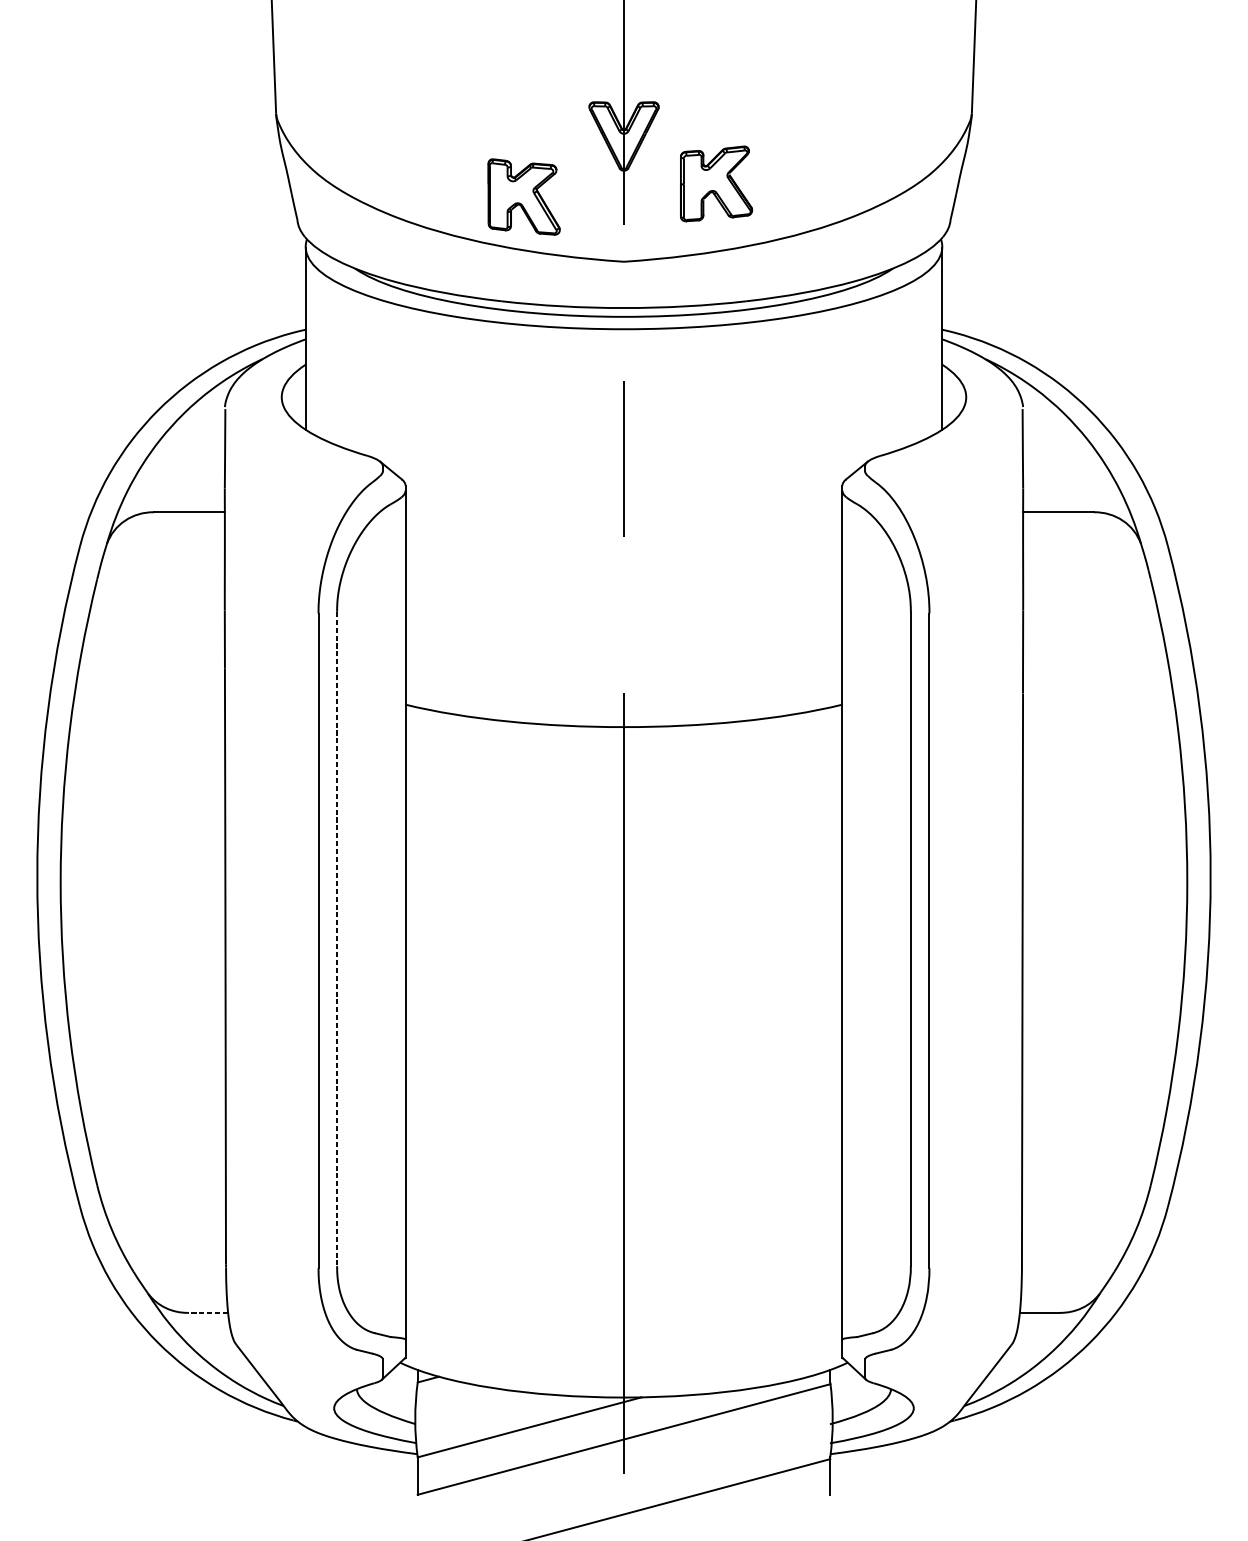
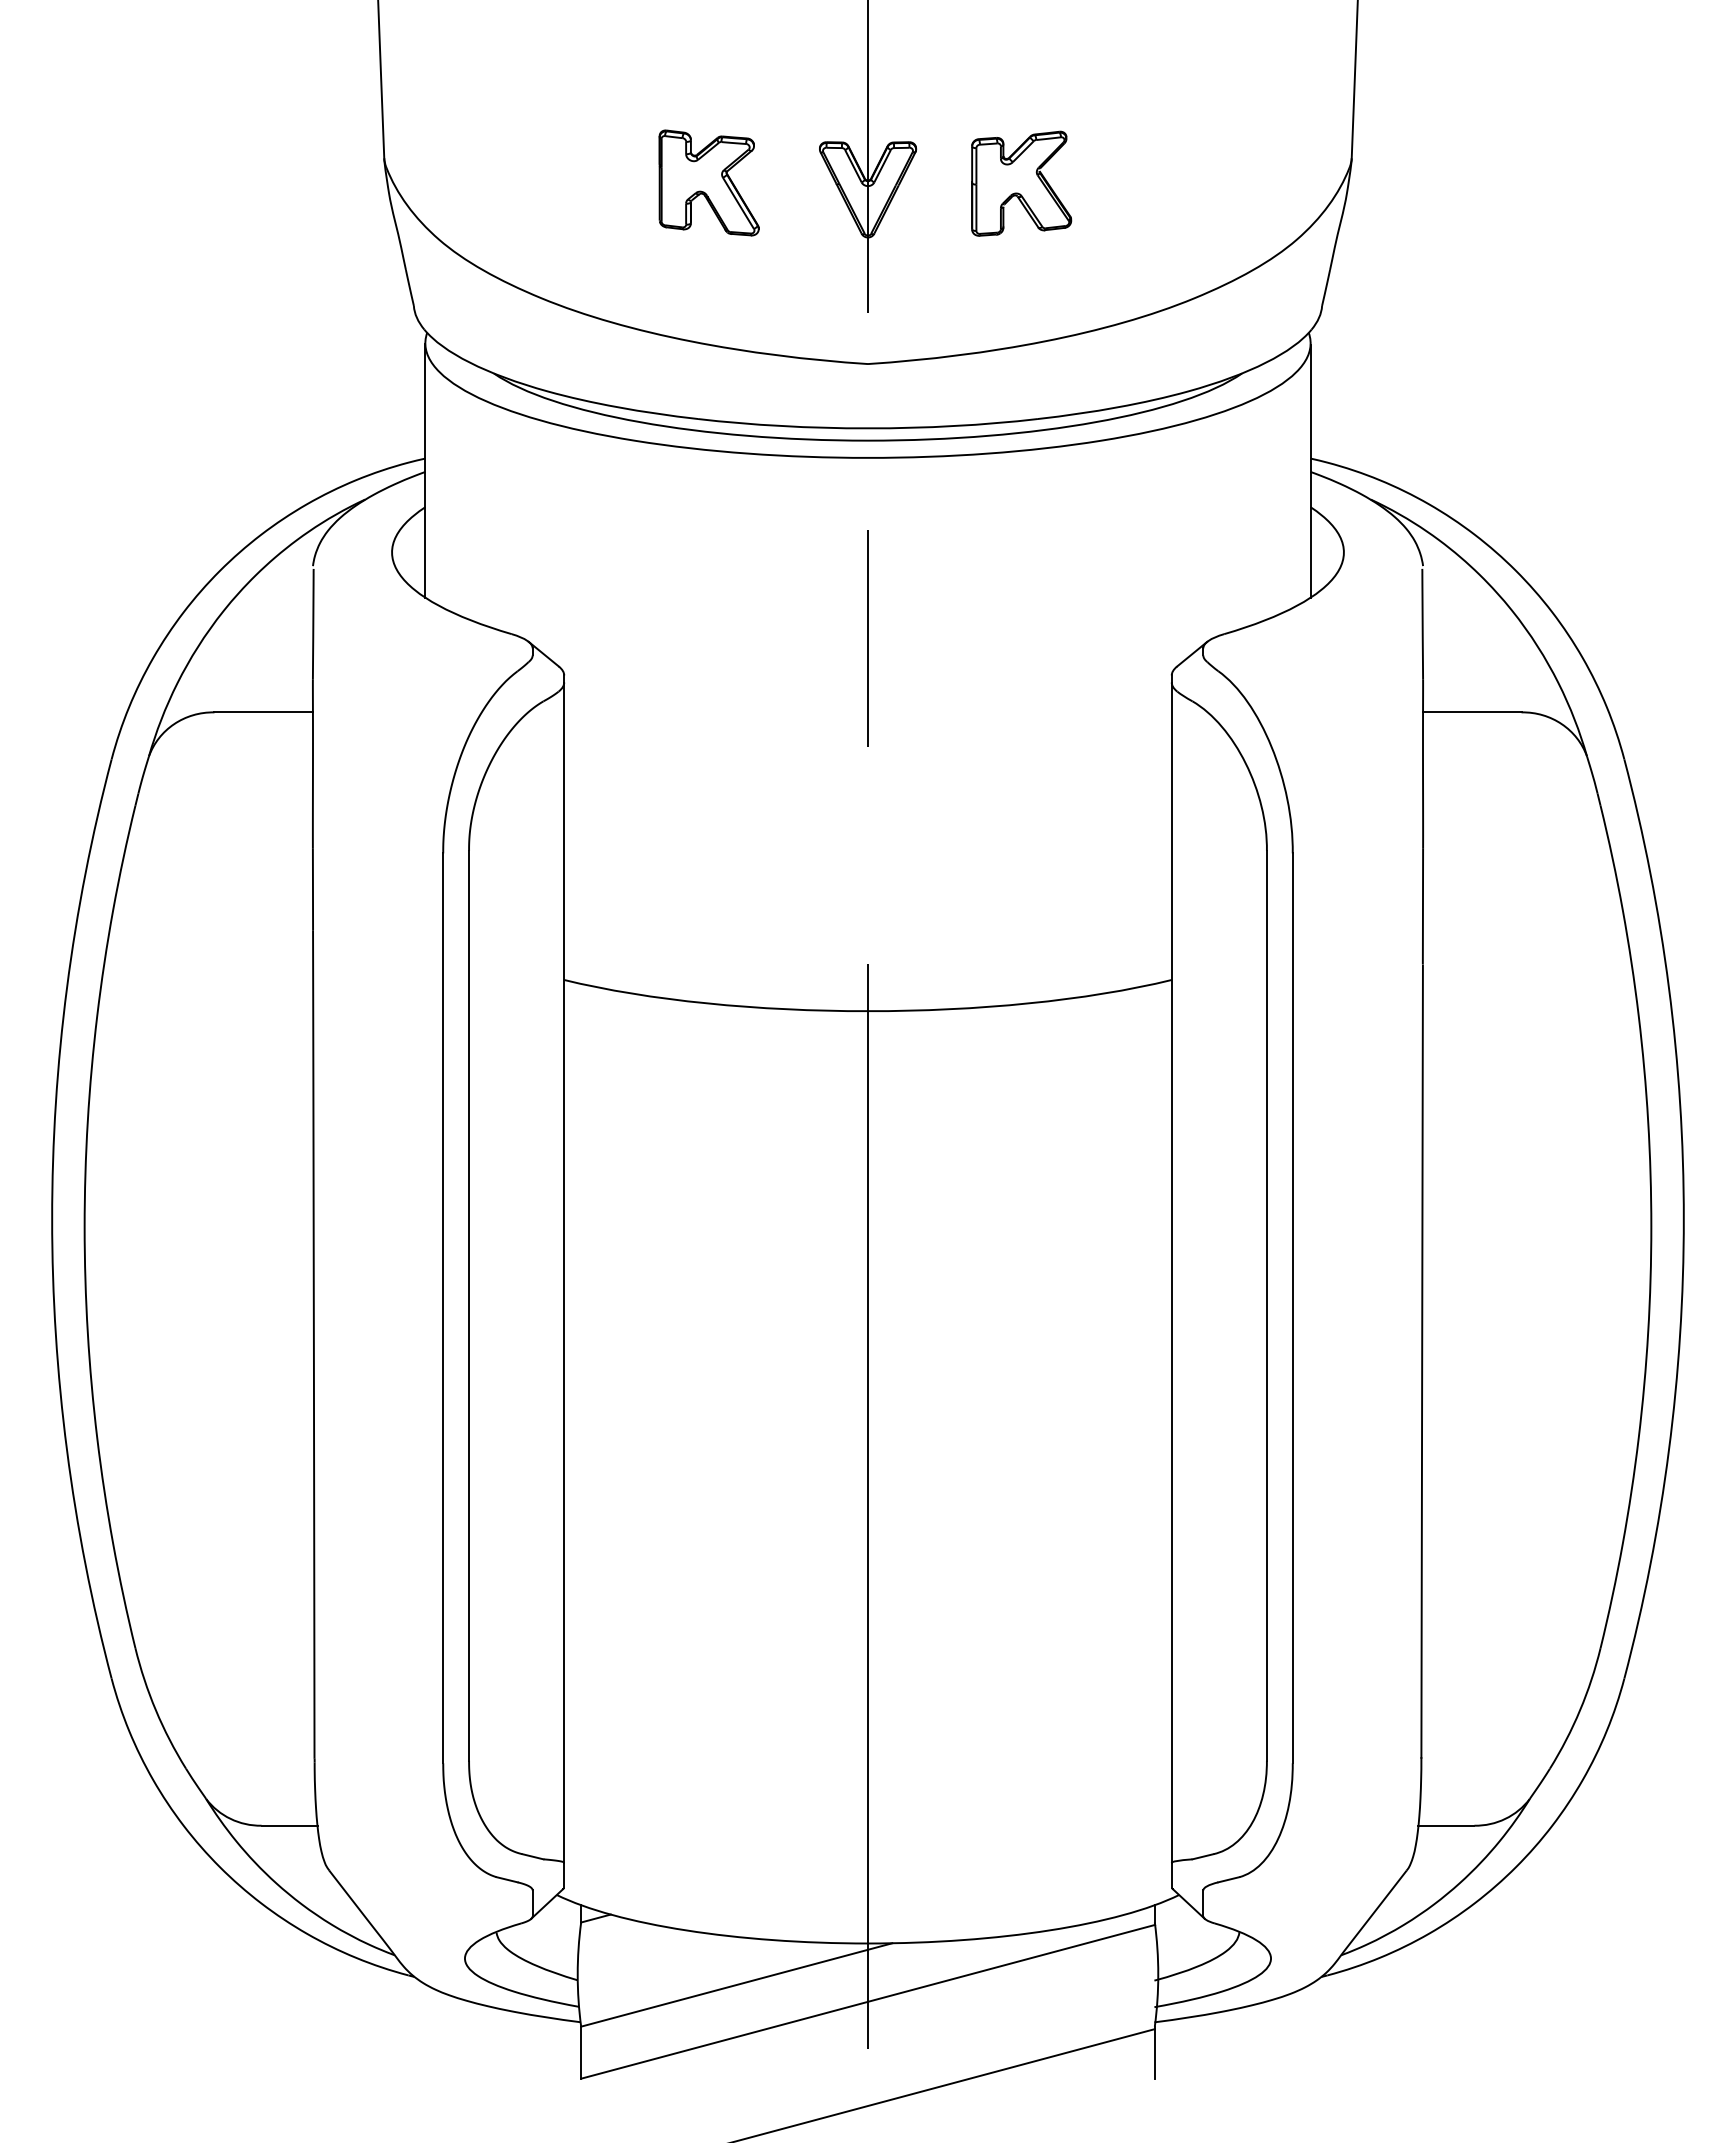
part: (716, 183) -> (1021, 183), moved
part: (523, 196) -> (708, 182), moved
line: (337, 938) -> (469, 1305), dashed -> solid
line: (208, 1312) -> (289, 1825), dashed -> solid

